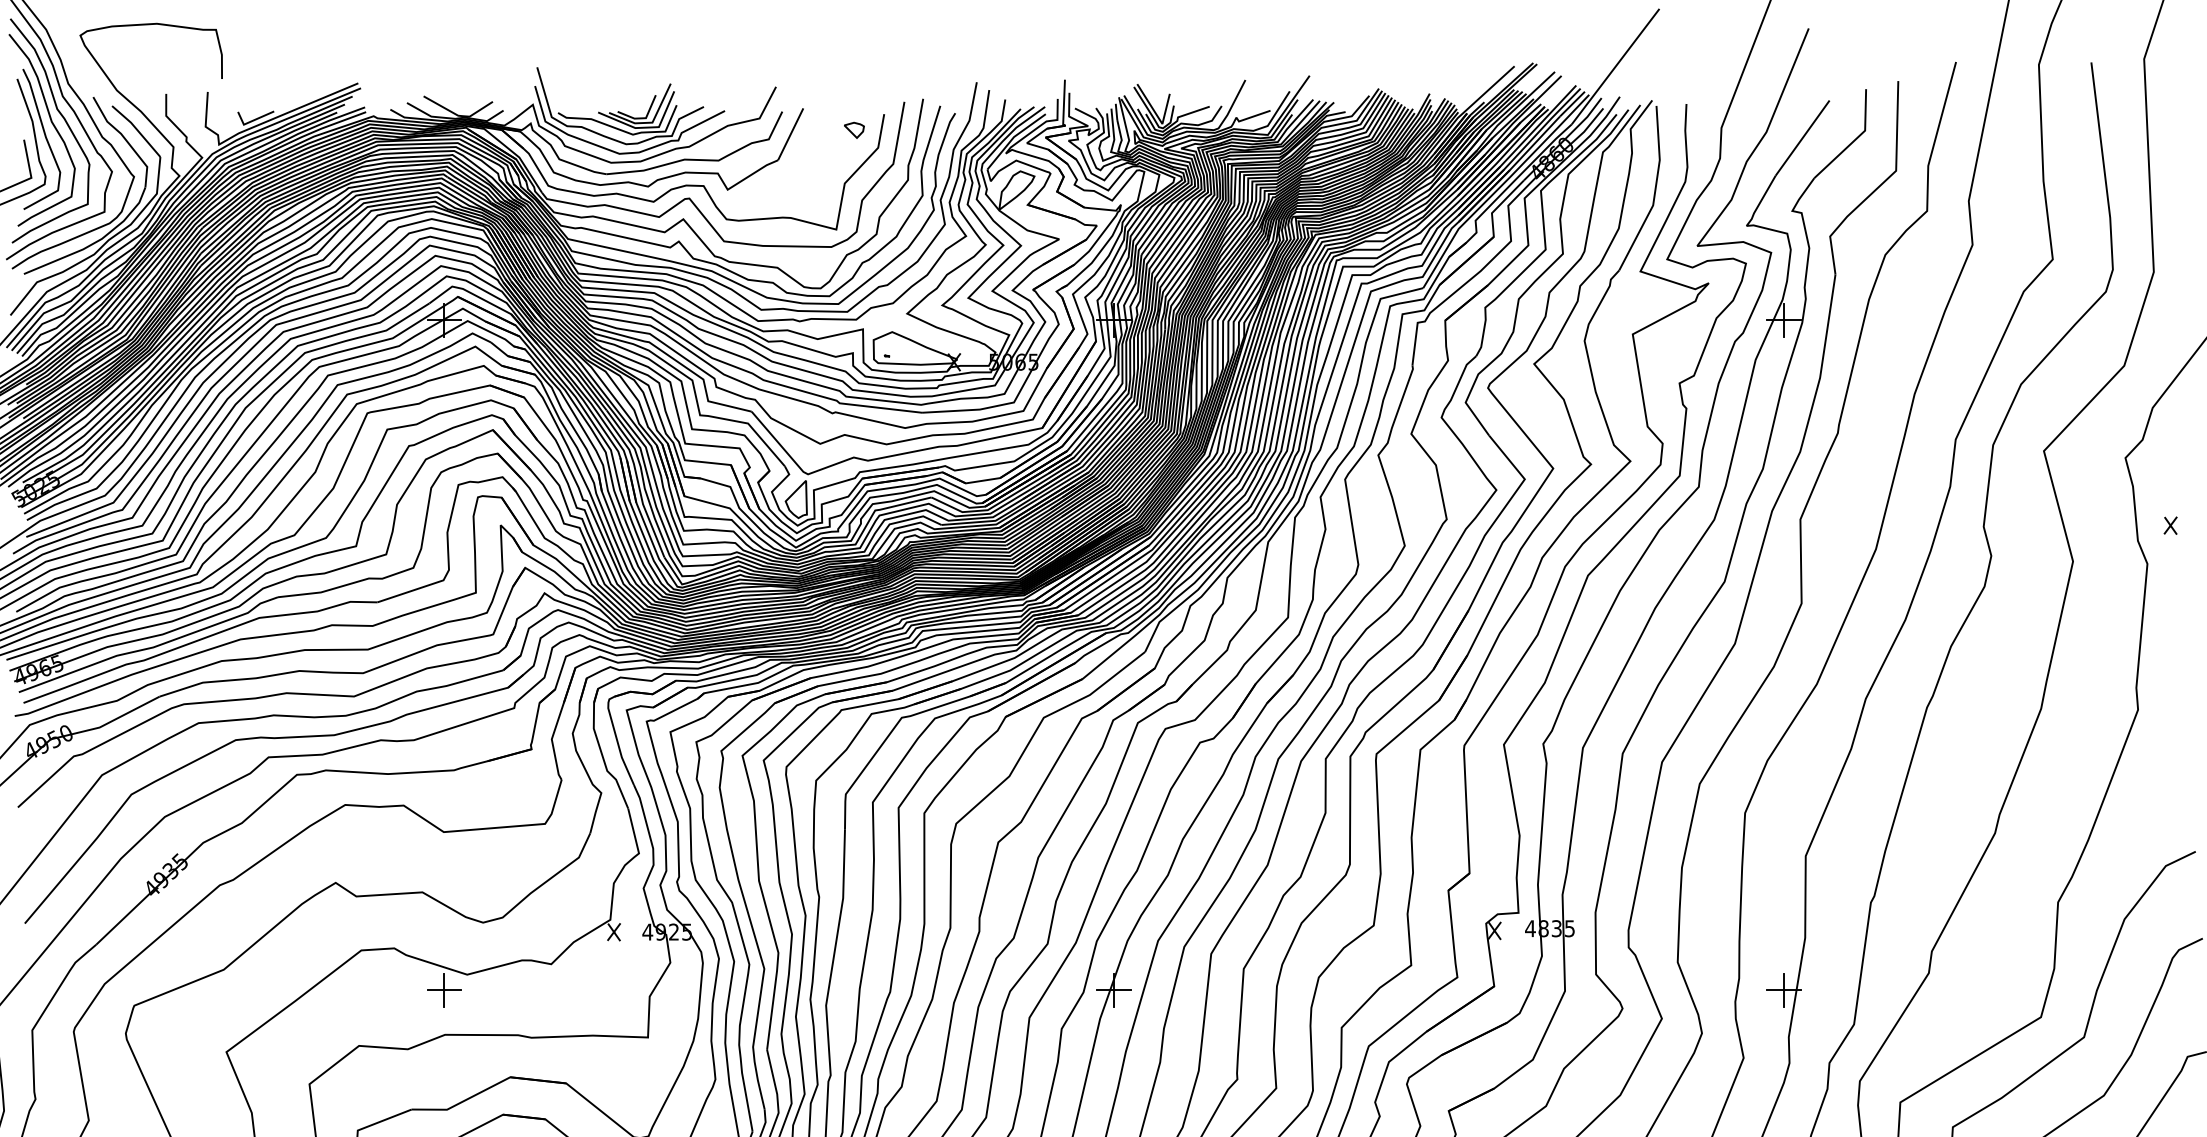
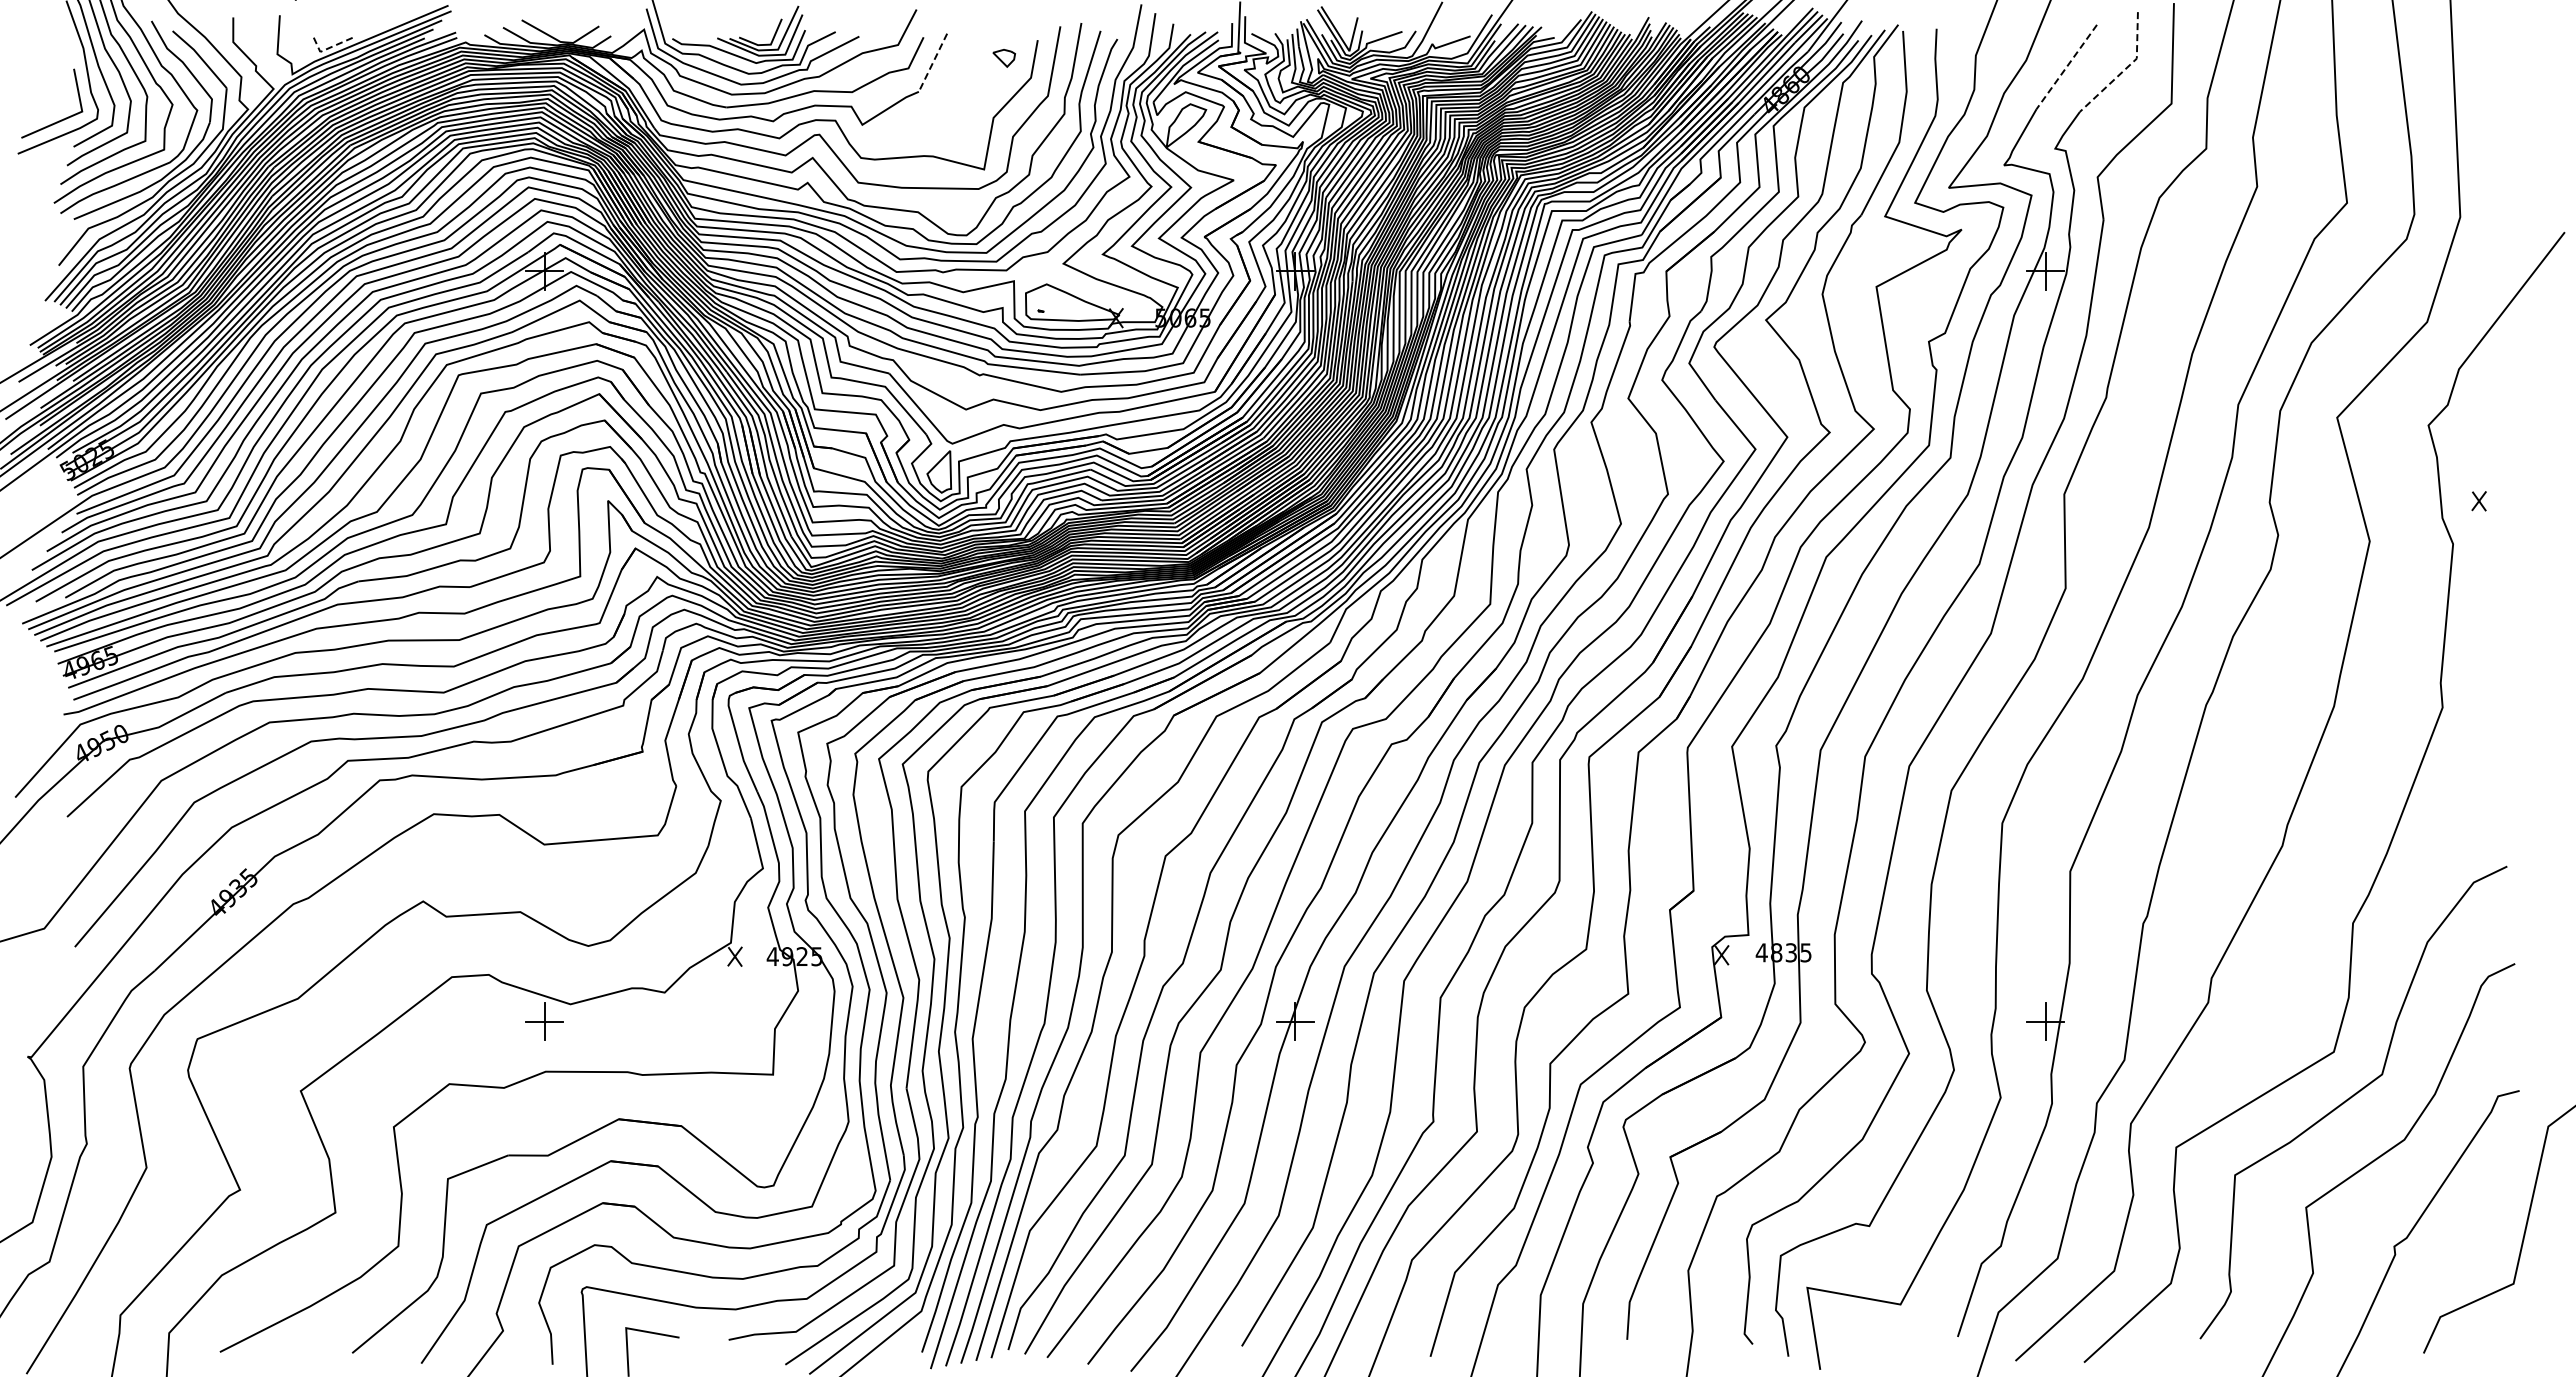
line: (252, 120) -> (330, 47), solid -> dashed
line: (790, 134) -> (932, 63), solid -> dashed
line: (1802, 138) -> (2066, 67), solid -> dashed
line: (1855, 139) -> (2125, 68), solid -> dashed

